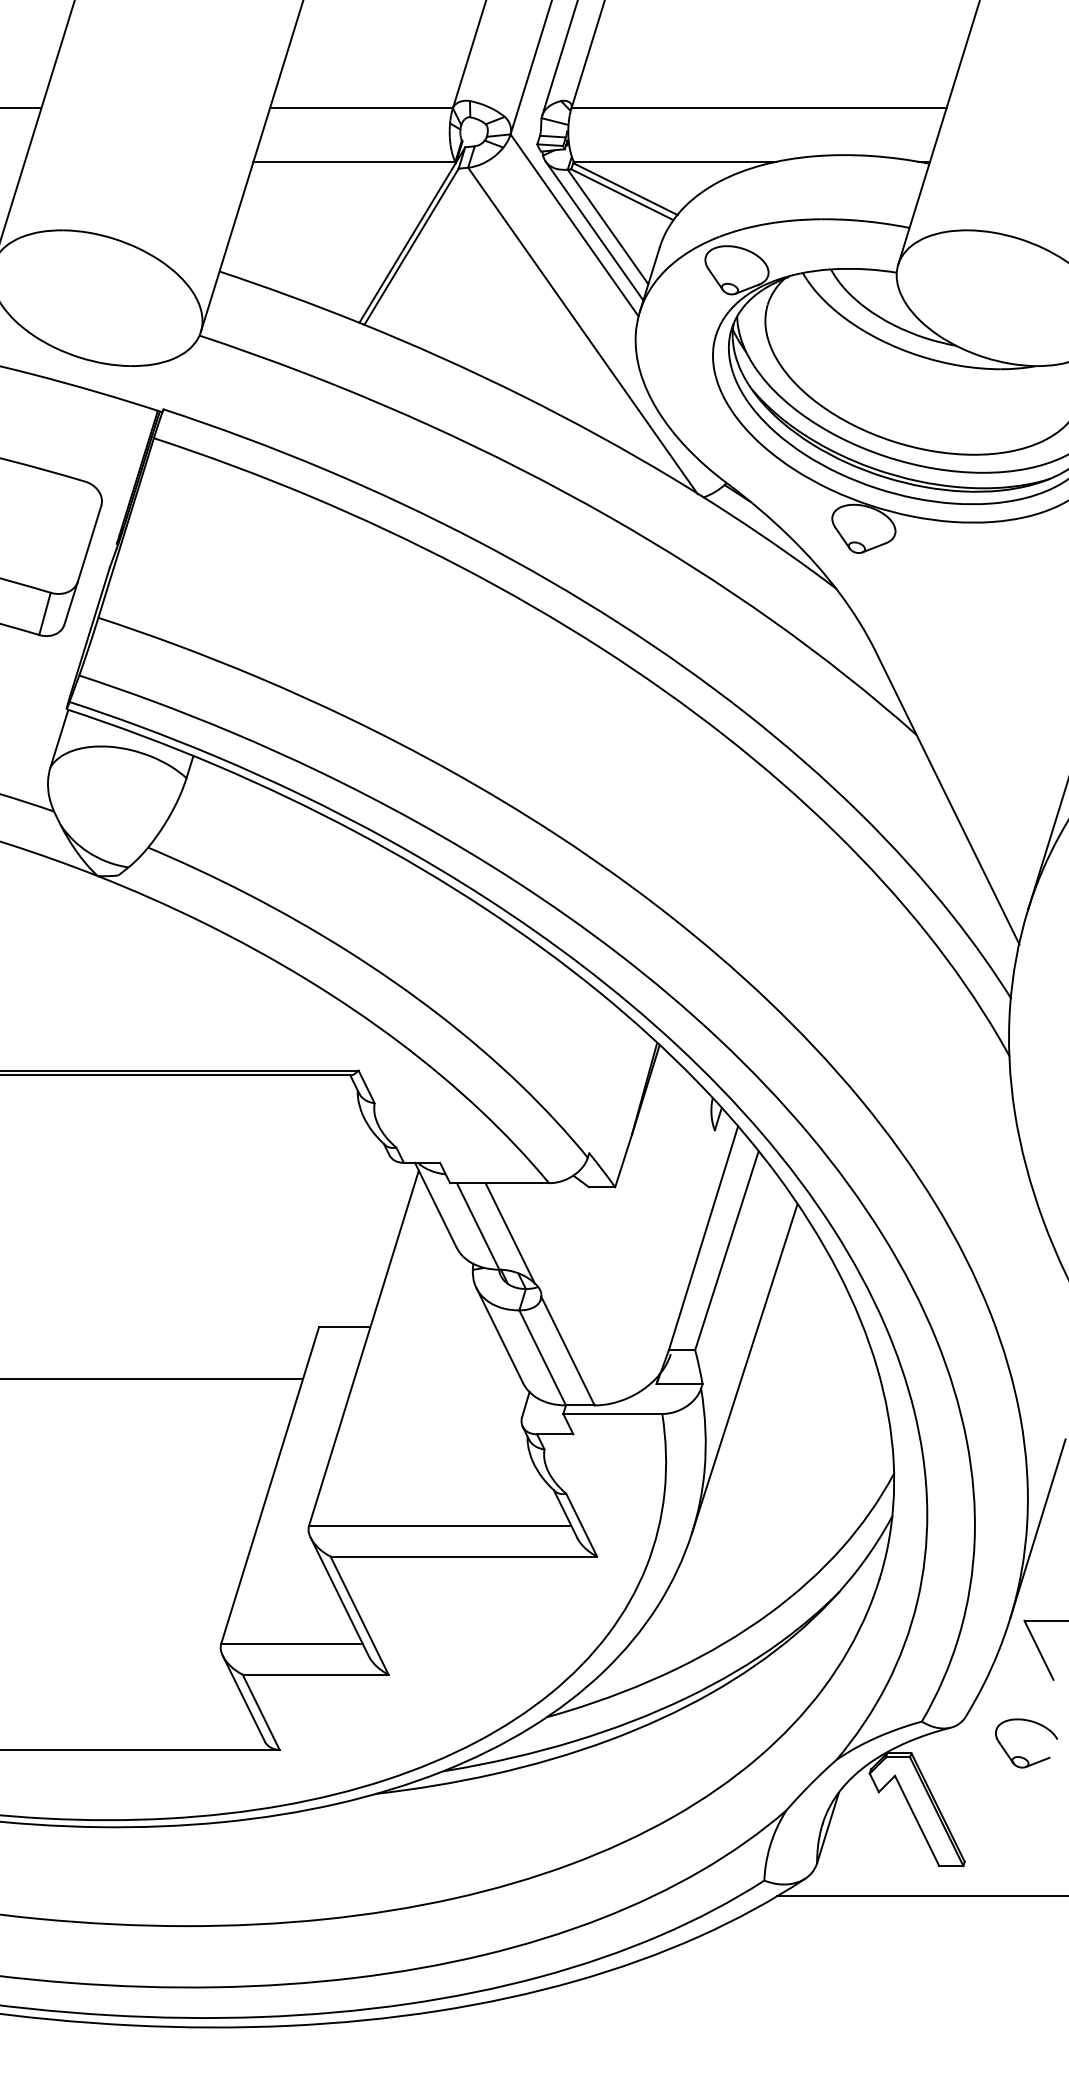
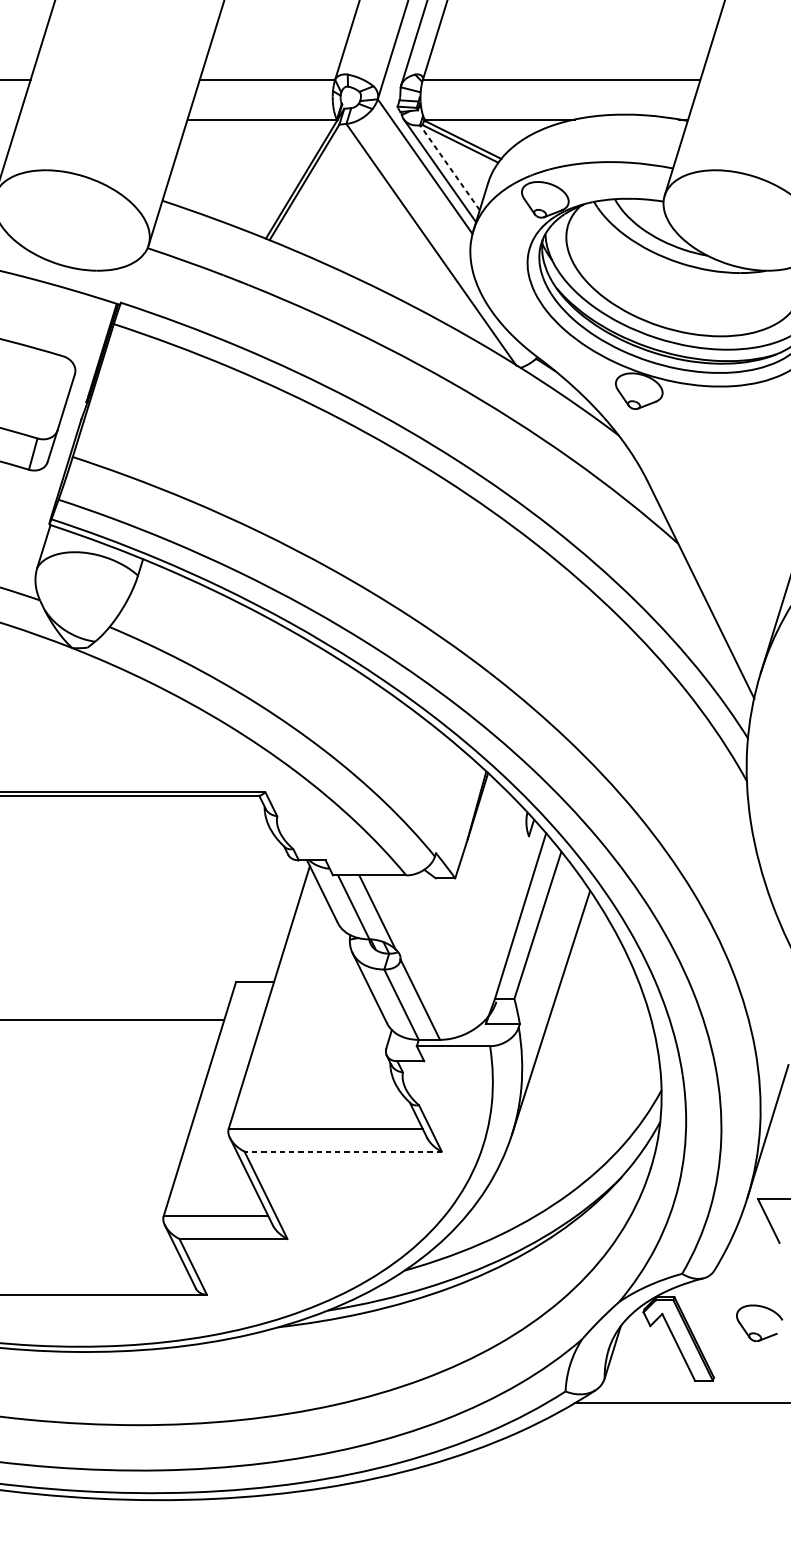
line: (607, 226) -> (449, 167), solid -> dashed
line: (463, 1556) -> (342, 1151), solid -> dashed
part: (1022, 1756) -> (756, 1332), moved

